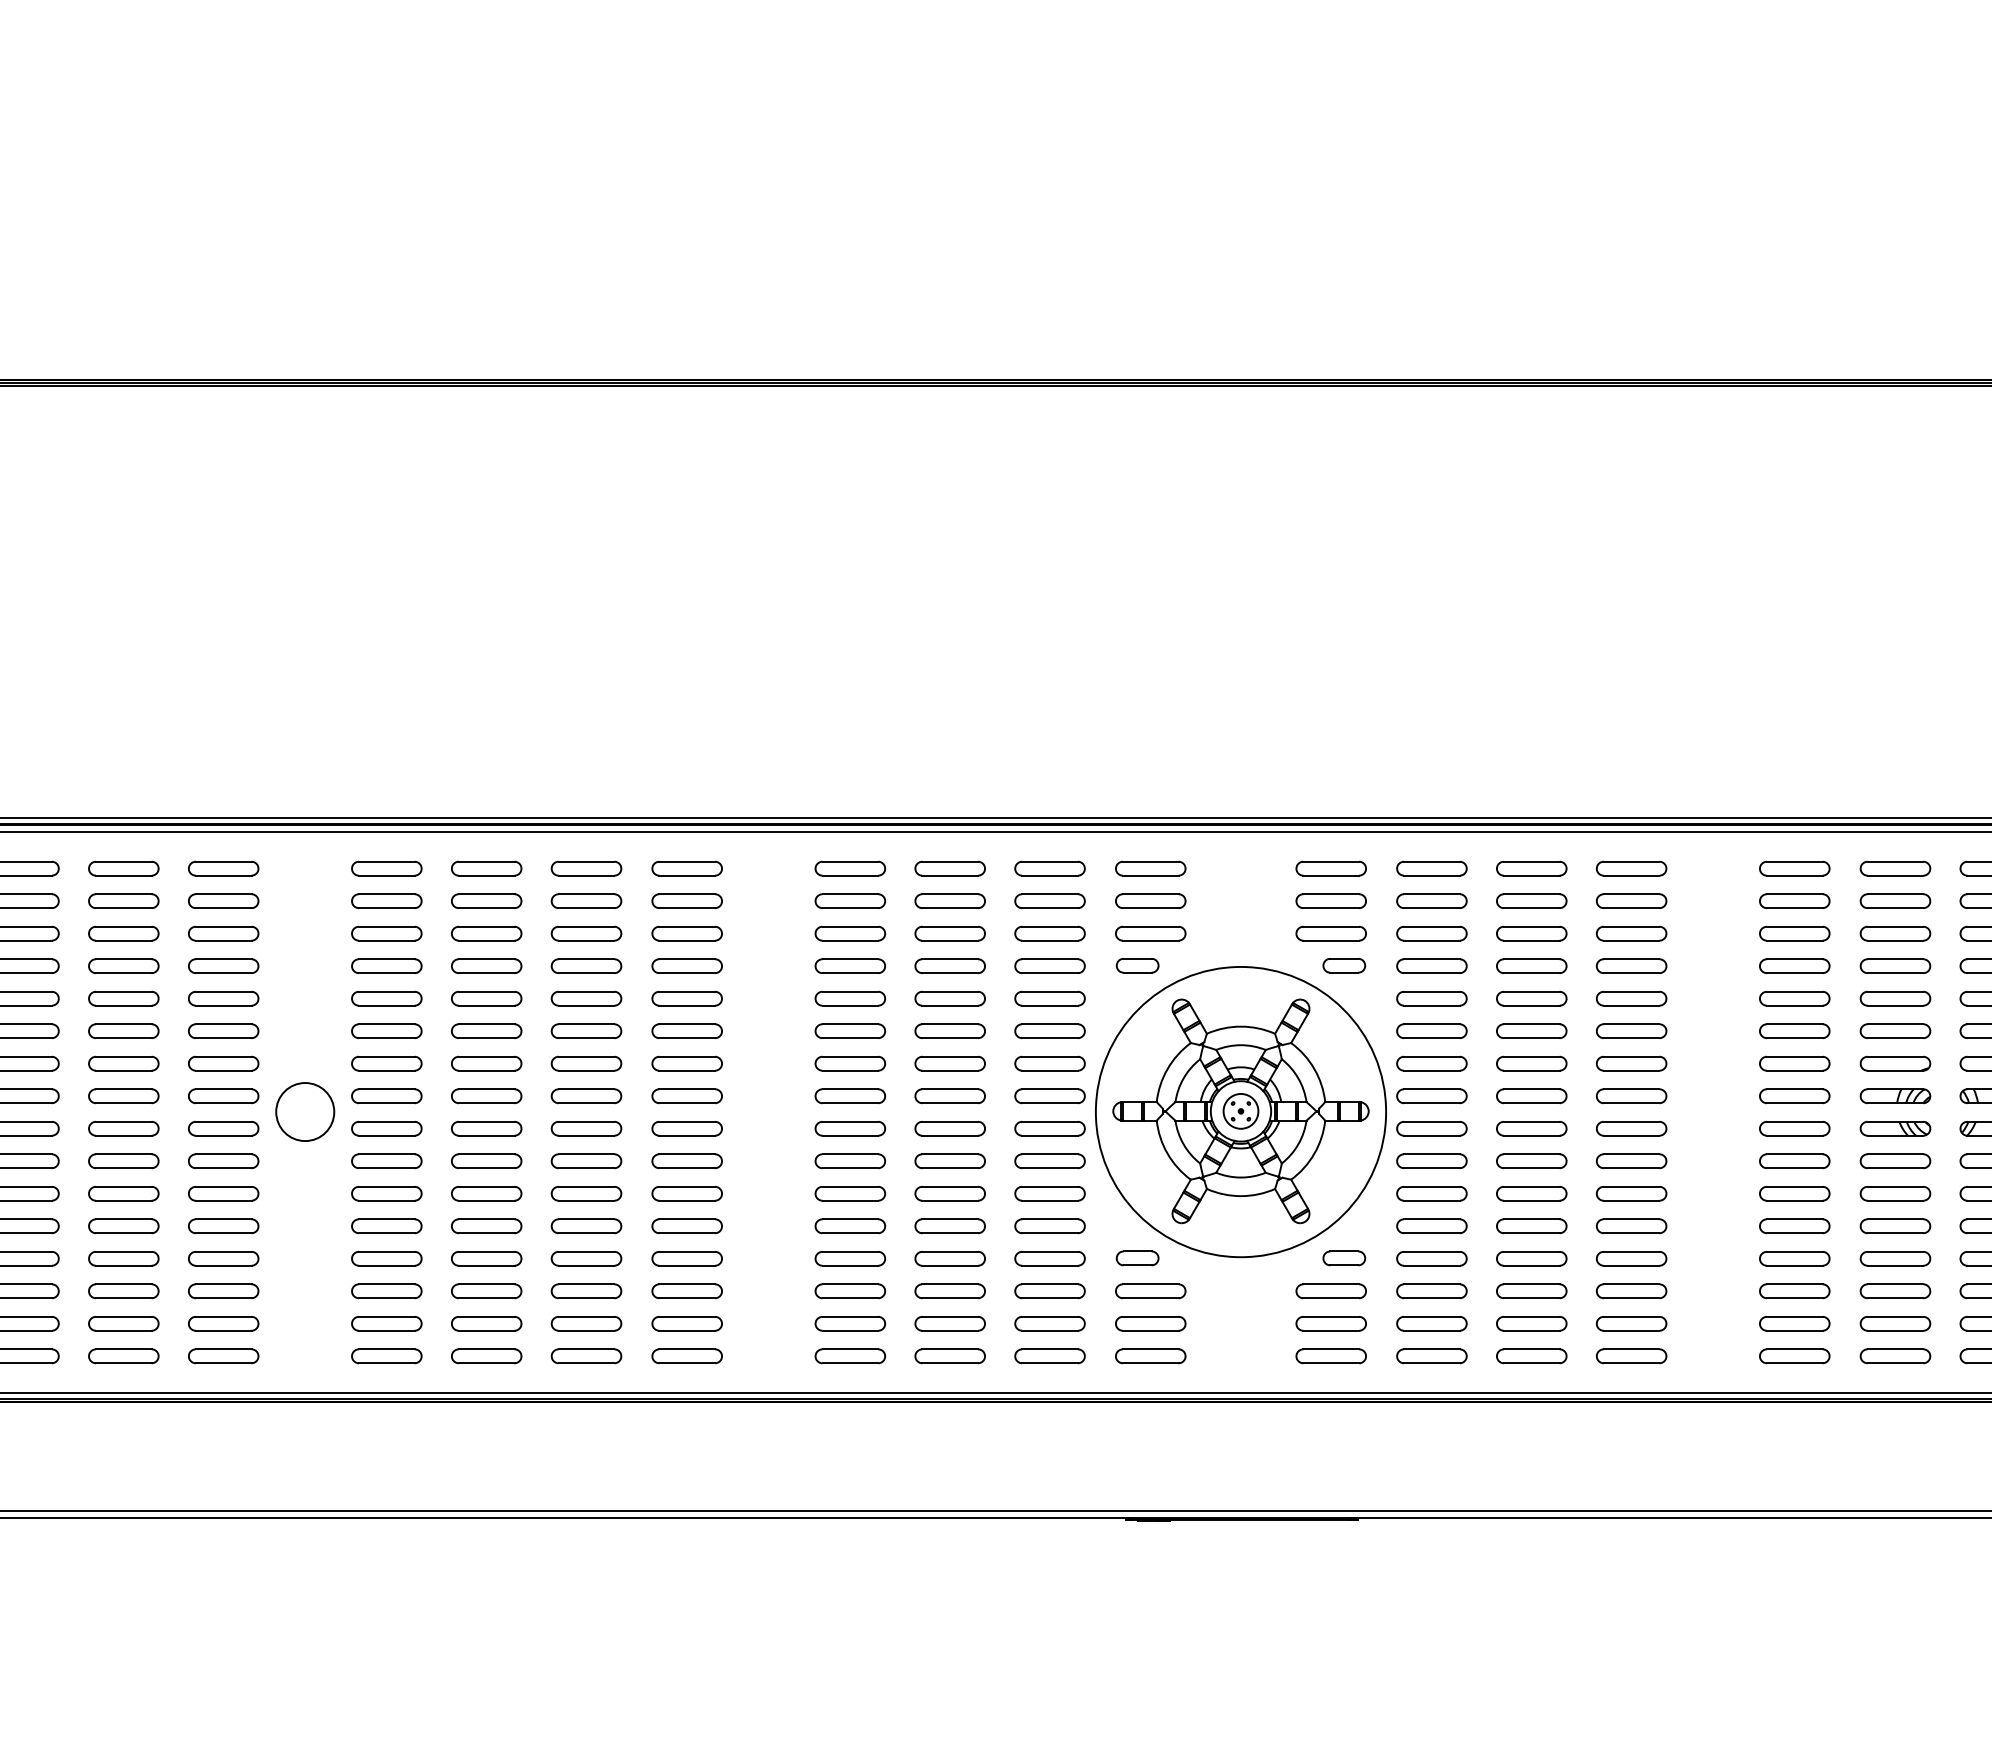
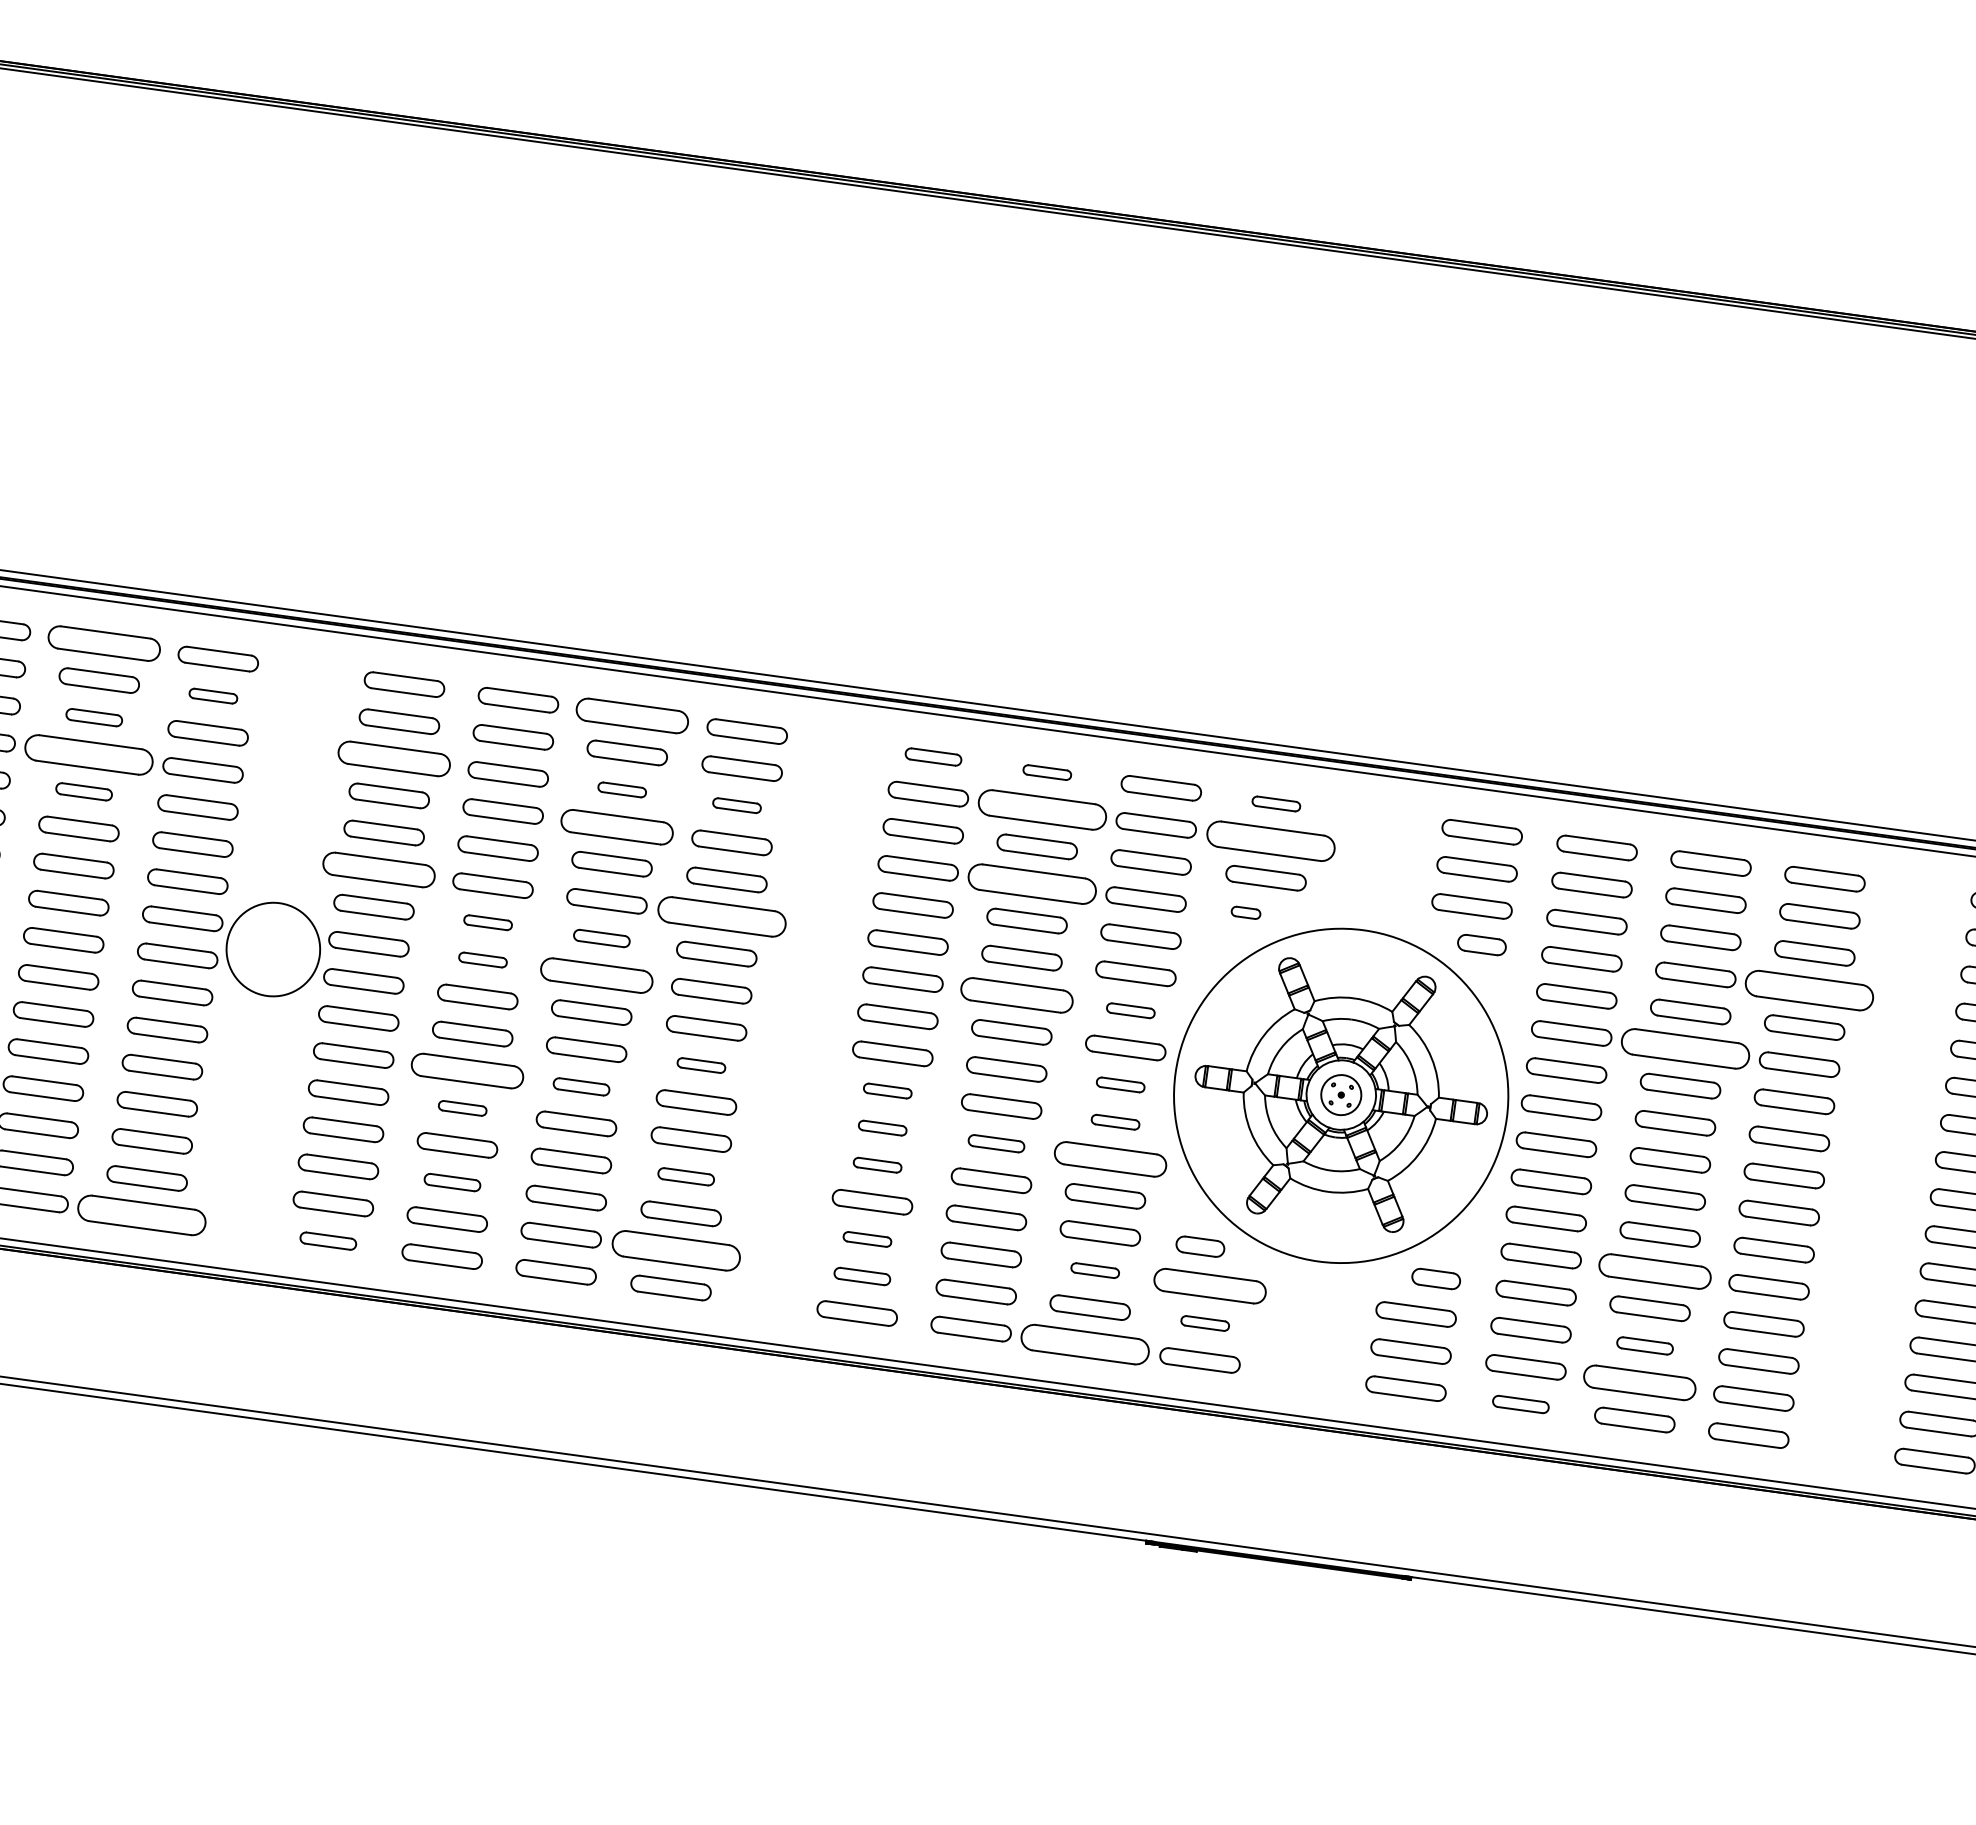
part: (123, 868) -> (104, 643), size x1.4
part: (586, 868) -> (632, 715), size x1.4
part: (850, 868) -> (933, 756), size x0.7
part: (949, 868) -> (1046, 772), size x0.6
part: (1150, 868) -> (1275, 803), size x0.6
part: (223, 900) -> (213, 695), size x0.6
part: (949, 900) -> (1041, 808), size x1.6
part: (1150, 900) -> (1270, 840), size x1.6
part: (123, 933) -> (93, 717), size x0.7
part: (386, 933) -> (394, 758), size x1.4
part: (586, 933) -> (622, 789), size x0.6
part: (686, 933) -> (736, 805), size x0.6
part: (123, 965) -> (88, 753), size x1.6
part: (586, 965) -> (617, 826), size x1.4
part: (949, 965) -> (1031, 883), size x1.6
part: (1137, 965) -> (1246, 912), size x0.6
part: (1631, 965) -> (1809, 989), size x1.6
part: (123, 998) -> (83, 791), size x0.7
part: (386, 1031) -> (378, 870), size x1.4
part: (686, 1031) -> (721, 917), size x1.6
part: (1531, 1031) -> (1685, 1049), size x1.6
part: (486, 1063) -> (487, 922), size x0.6
part: (586, 1063) -> (601, 938), size x0.7
part: (949, 1063) -> (1016, 994), size x1.4
part: (1049, 1063) -> (1130, 1010), size x0.6
part: (586, 1095) -> (596, 974), size x1.4
part: (486, 1096) -> (482, 960), size x0.6
circle: (305, 1112) -> (273, 950), size x1.4
part: (1049, 1128) -> (1120, 1084), size x0.6
part: (686, 1161) -> (700, 1065), size x0.6
part: (850, 1161) -> (887, 1091), size x0.6
part: (1049, 1161) -> (1114, 1122), size x0.6
part: (486, 1193) -> (467, 1070), size x1.4
part: (586, 1193) -> (581, 1086), size x0.7
part: (850, 1193) -> (882, 1127), size x0.6
part: (949, 1193) -> (995, 1143), size x0.7
part: (1049, 1193) -> (1109, 1158), size x1.4
part: (486, 1226) -> (462, 1108), size x0.6
part: (850, 1226) -> (877, 1165), size x0.6
part: (1531, 1226) -> (1654, 1271), size x1.4
part: (686, 1258) -> (685, 1176), size x0.7
part: (486, 1291) -> (452, 1182), size x0.7
part: (850, 1291) -> (867, 1239), size x0.6
part: (1049, 1291) -> (1094, 1270), size x0.6
part: (1150, 1291) -> (1209, 1286), size x1.4
part: (1531, 1291) -> (1644, 1346), size x0.7
part: (686, 1323) -> (675, 1250), size x1.6
part: (850, 1323) -> (862, 1276), size x0.7
part: (1150, 1323) -> (1204, 1323), size x0.6
part: (1531, 1323) -> (1639, 1382), size x1.4
part: (223, 1356) -> (141, 1215), size x1.6
part: (386, 1356) -> (327, 1241), size x0.7
part: (1049, 1356) -> (1084, 1344), size x1.6
part: (1431, 1356) -> (1520, 1404), size x0.7

